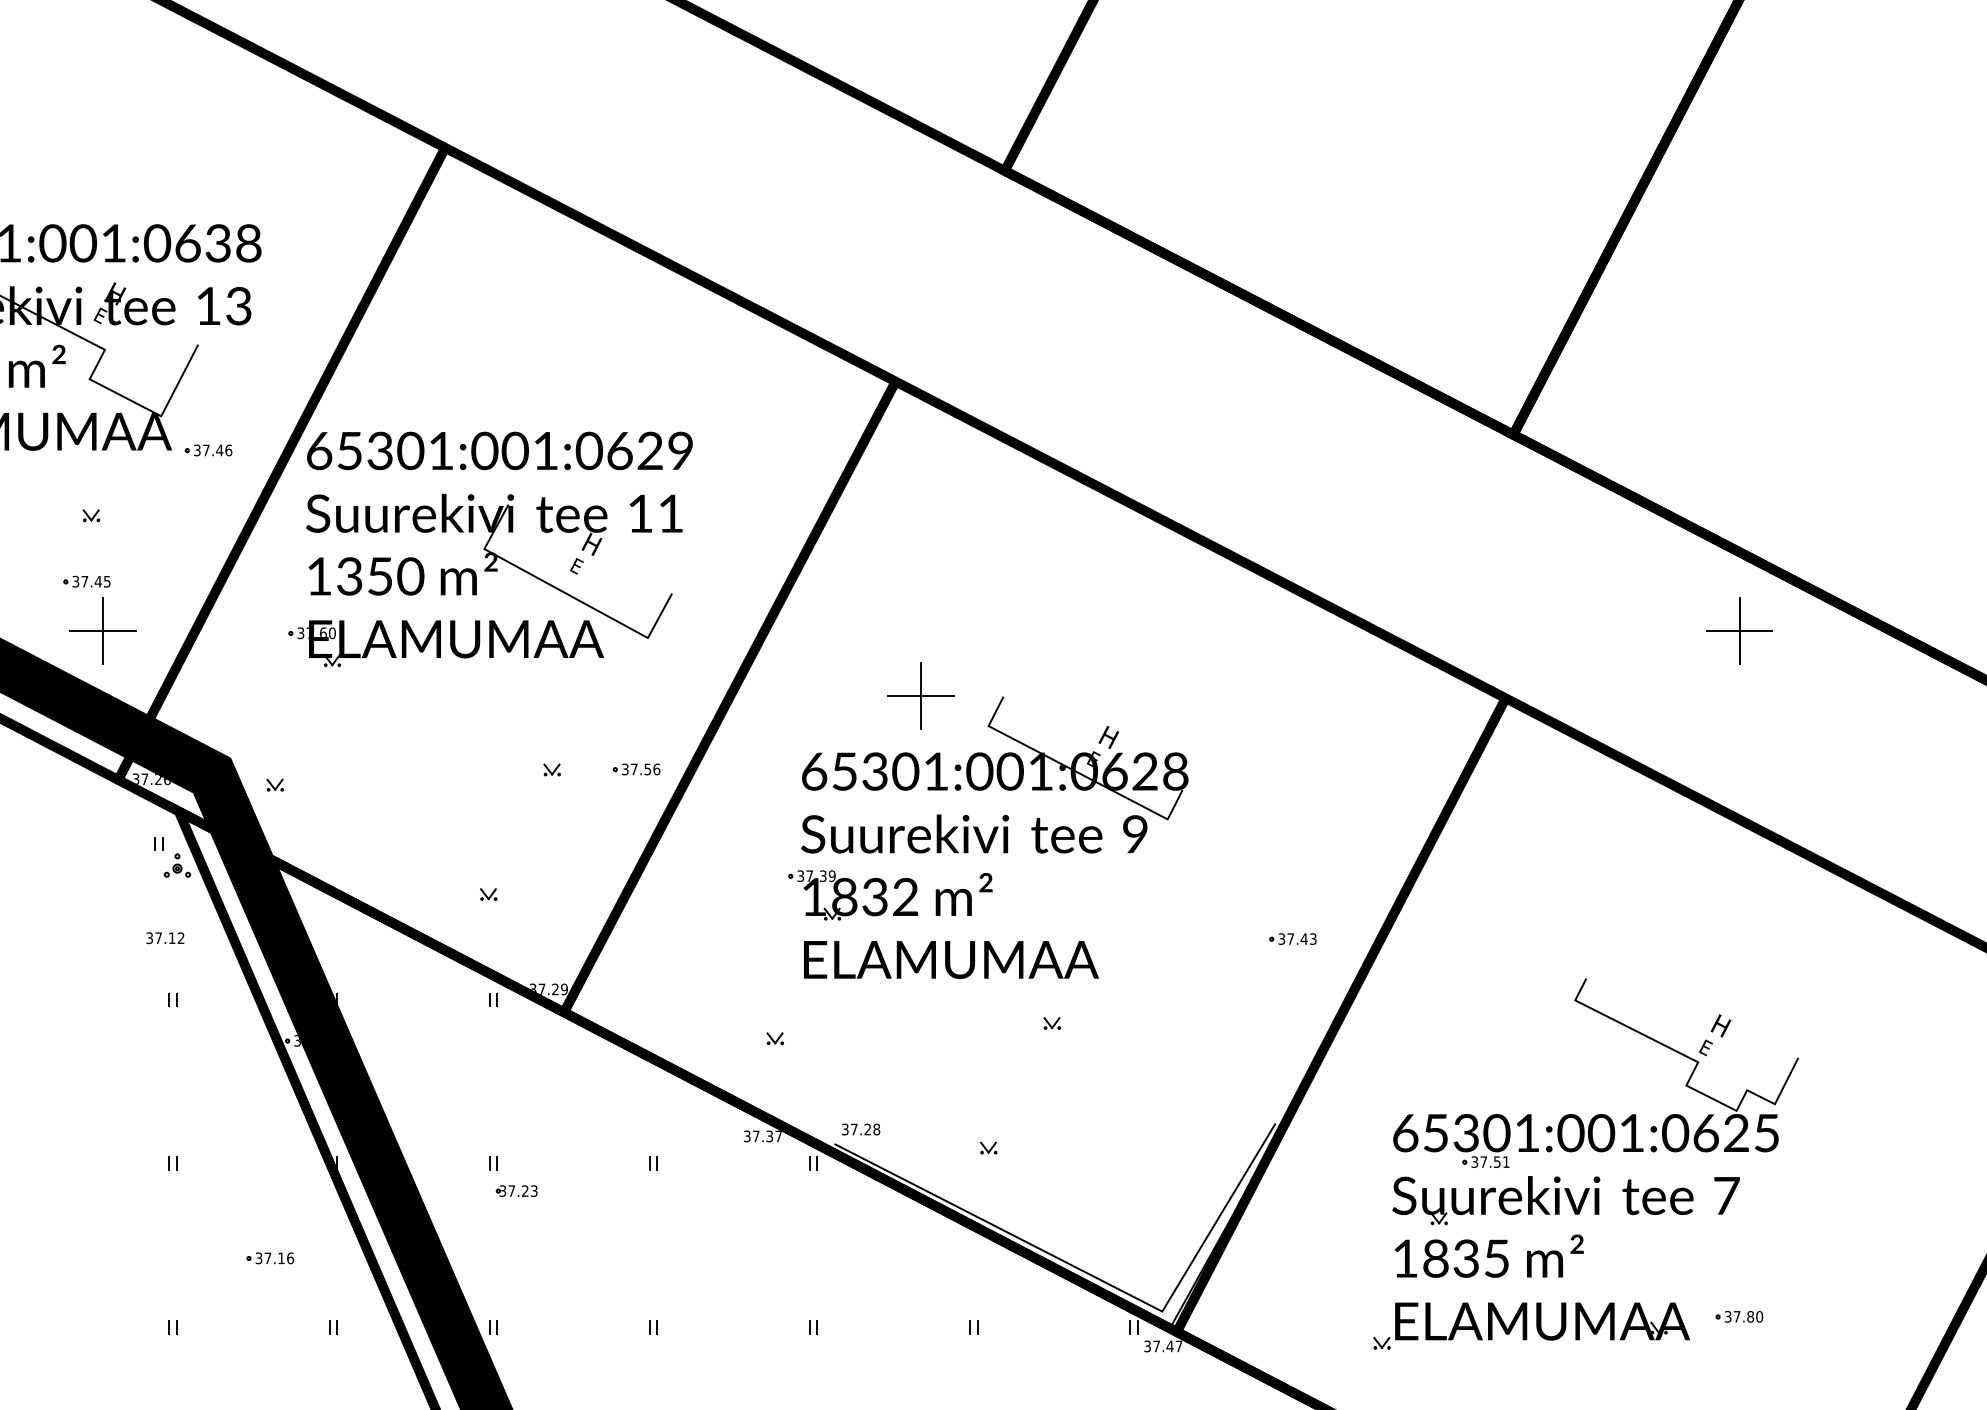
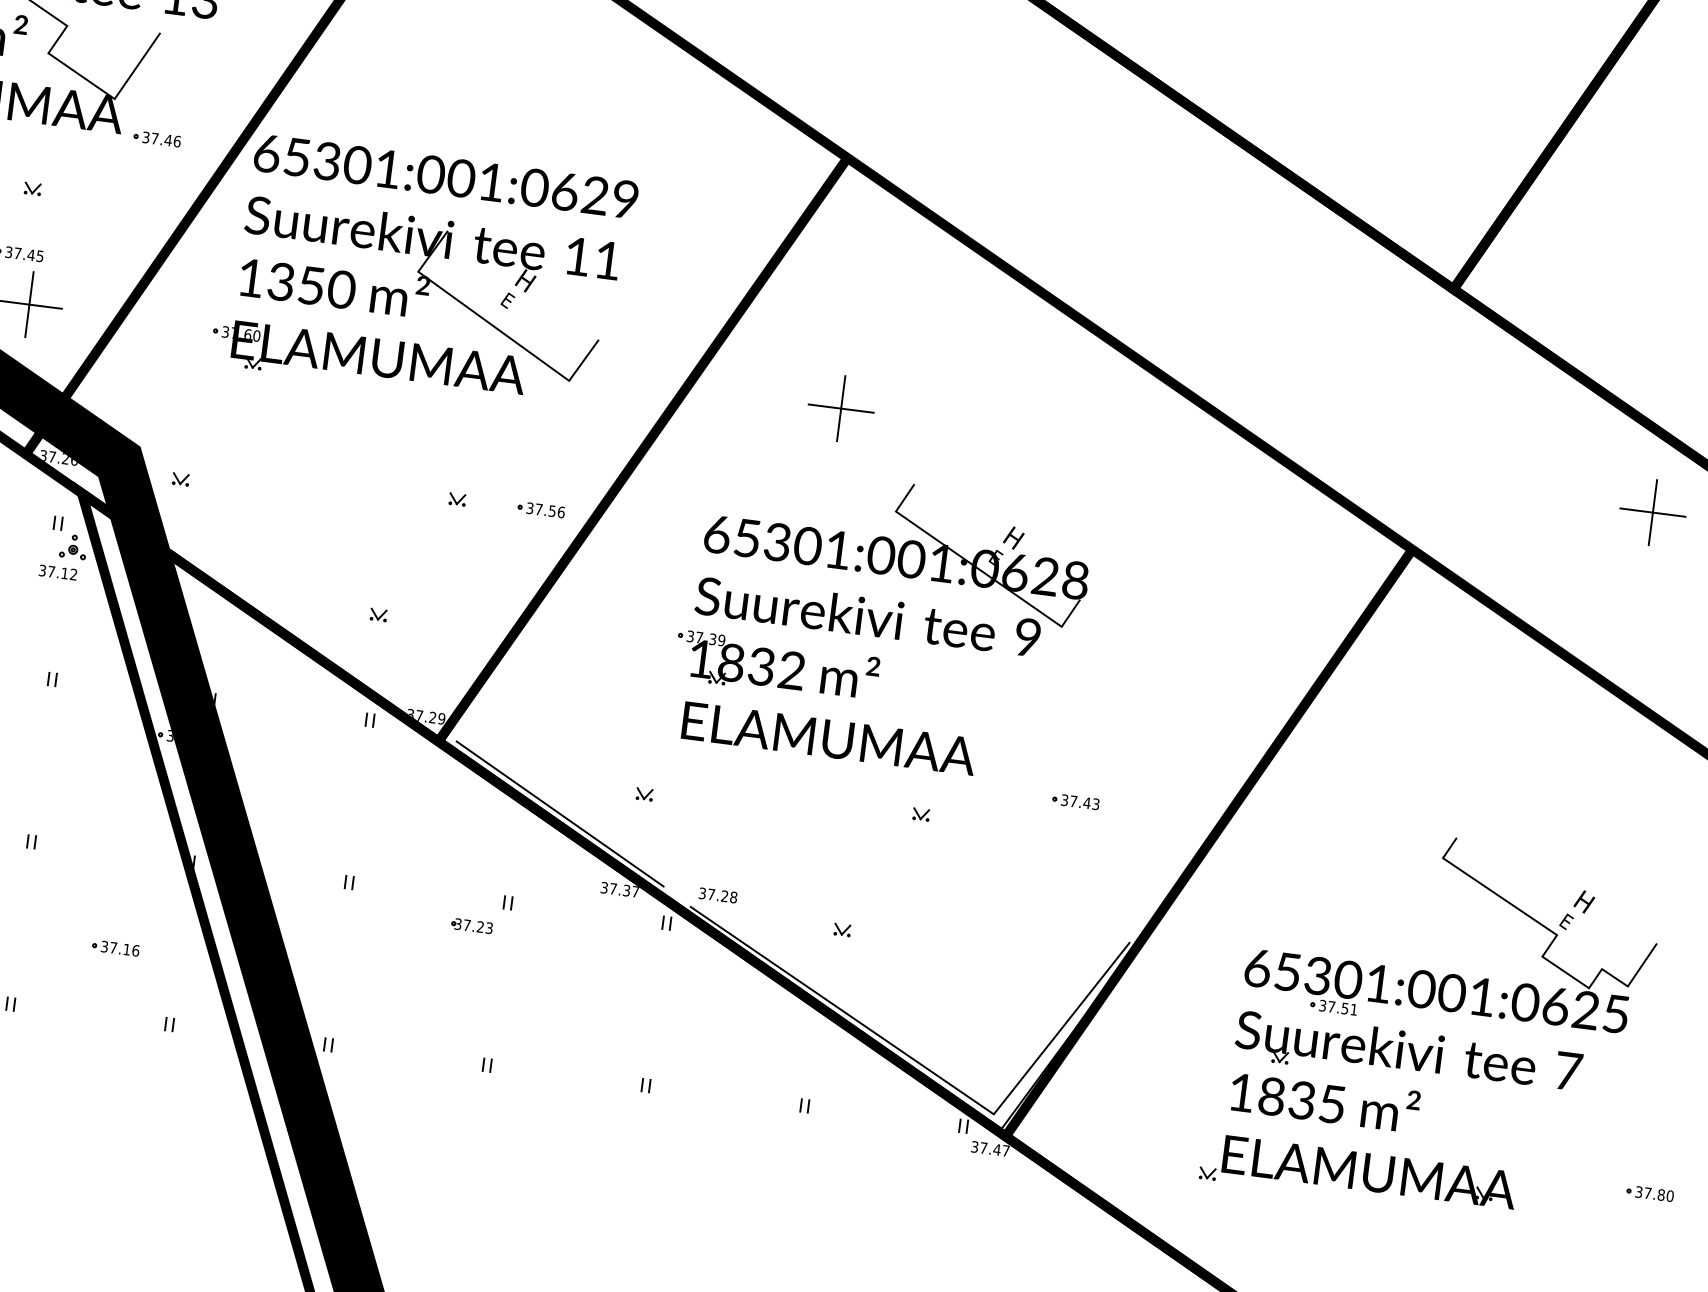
part: (920, 695) -> (840, 408), moved
text: (165, 938) -> (58, 572), moved
part: (1292, 938) -> (1075, 801), moved
line: (693, 1068) -> (559, 813), added
part: (516, 1190) -> (471, 925), moved
part: (1739, 1316) -> (1650, 1193), moved

